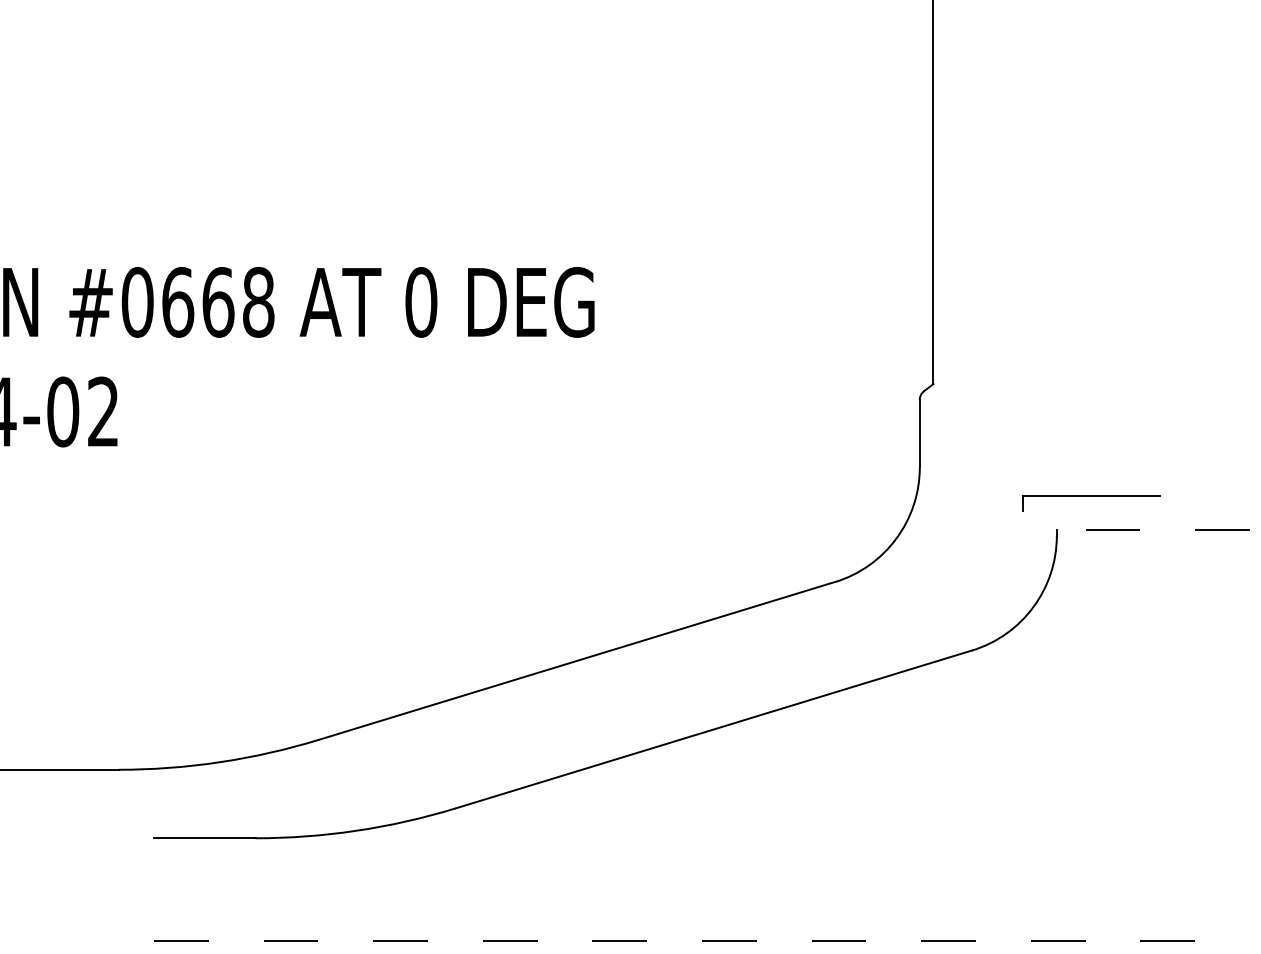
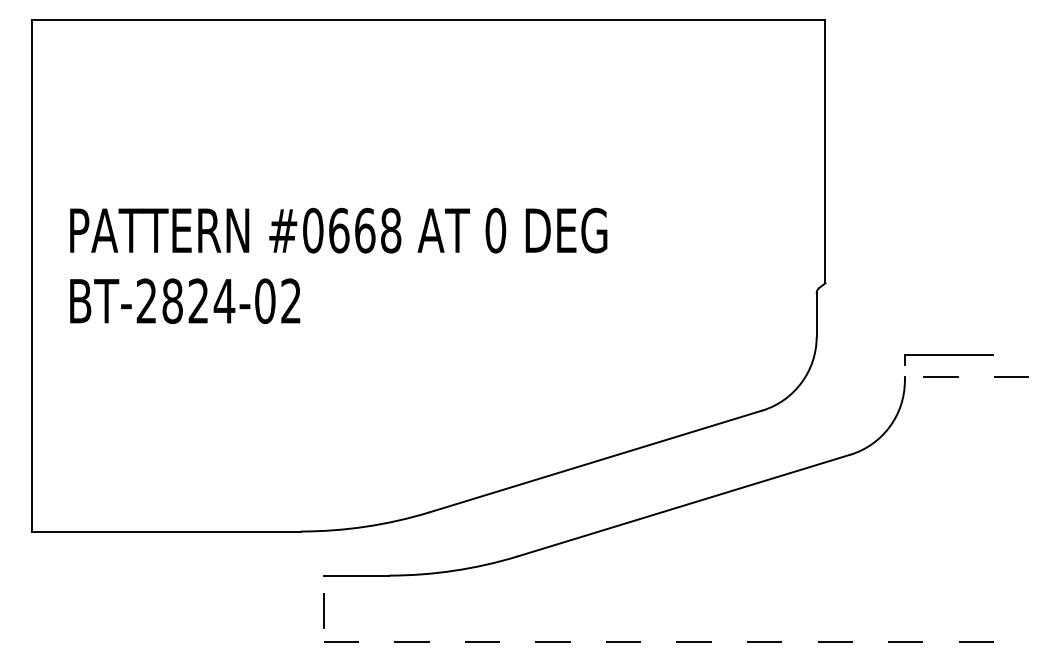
part: (1090, 502) -> (948, 359), moved
line: (153, 892) -> (323, 610), added

